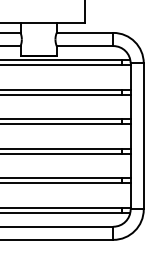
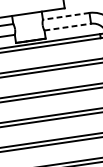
line: (84, 32) -> (65, 16), solid -> dashed
line: (85, 46) -> (68, 27), solid -> dashed

